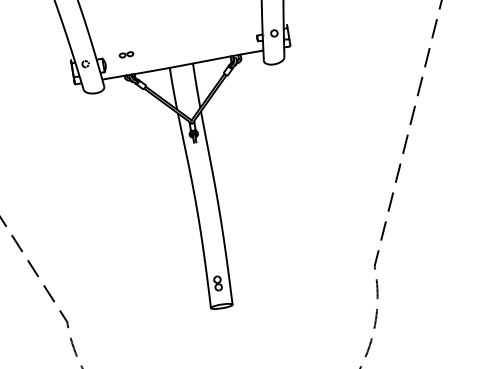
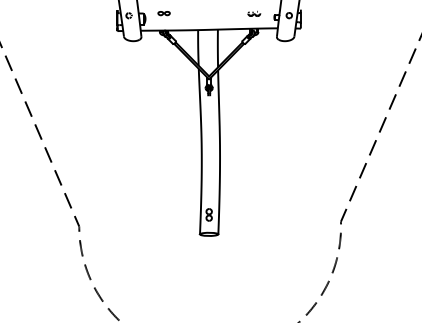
part: (233, 37) -> (254, 13), added

